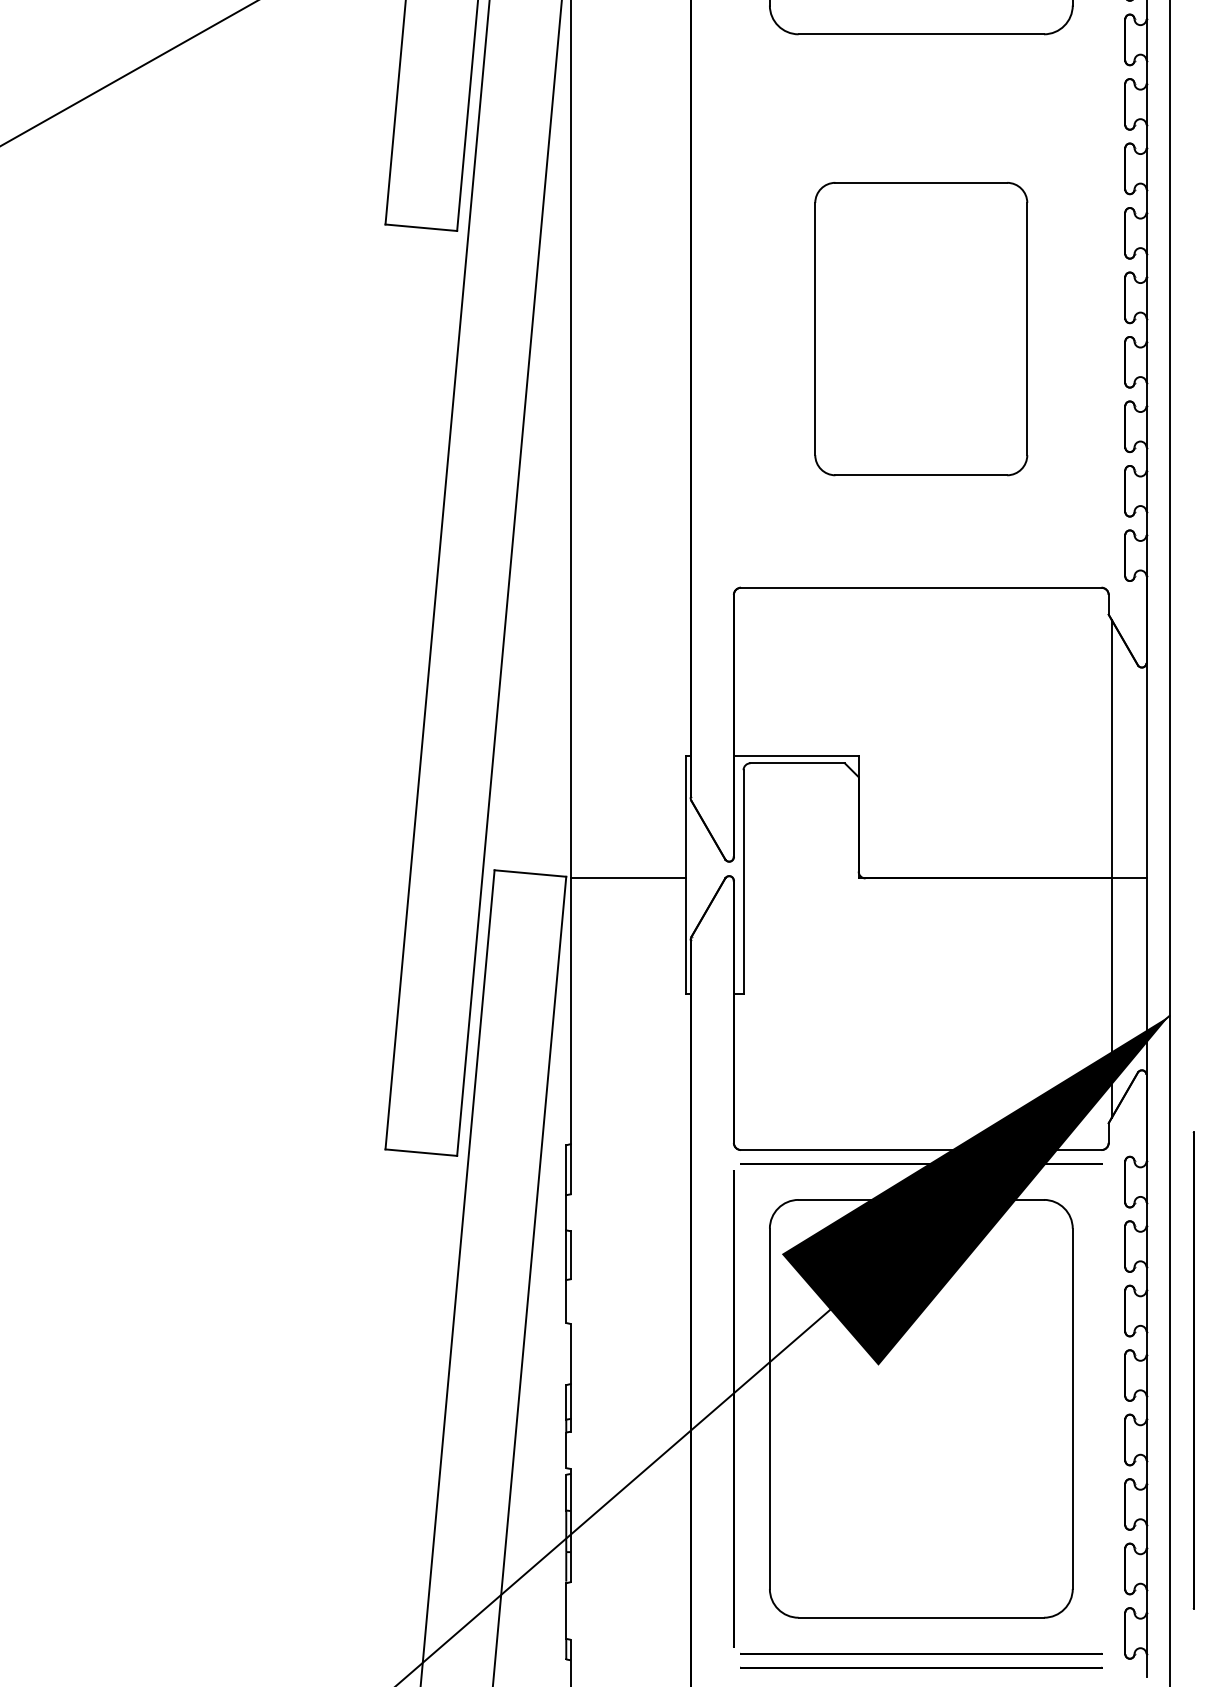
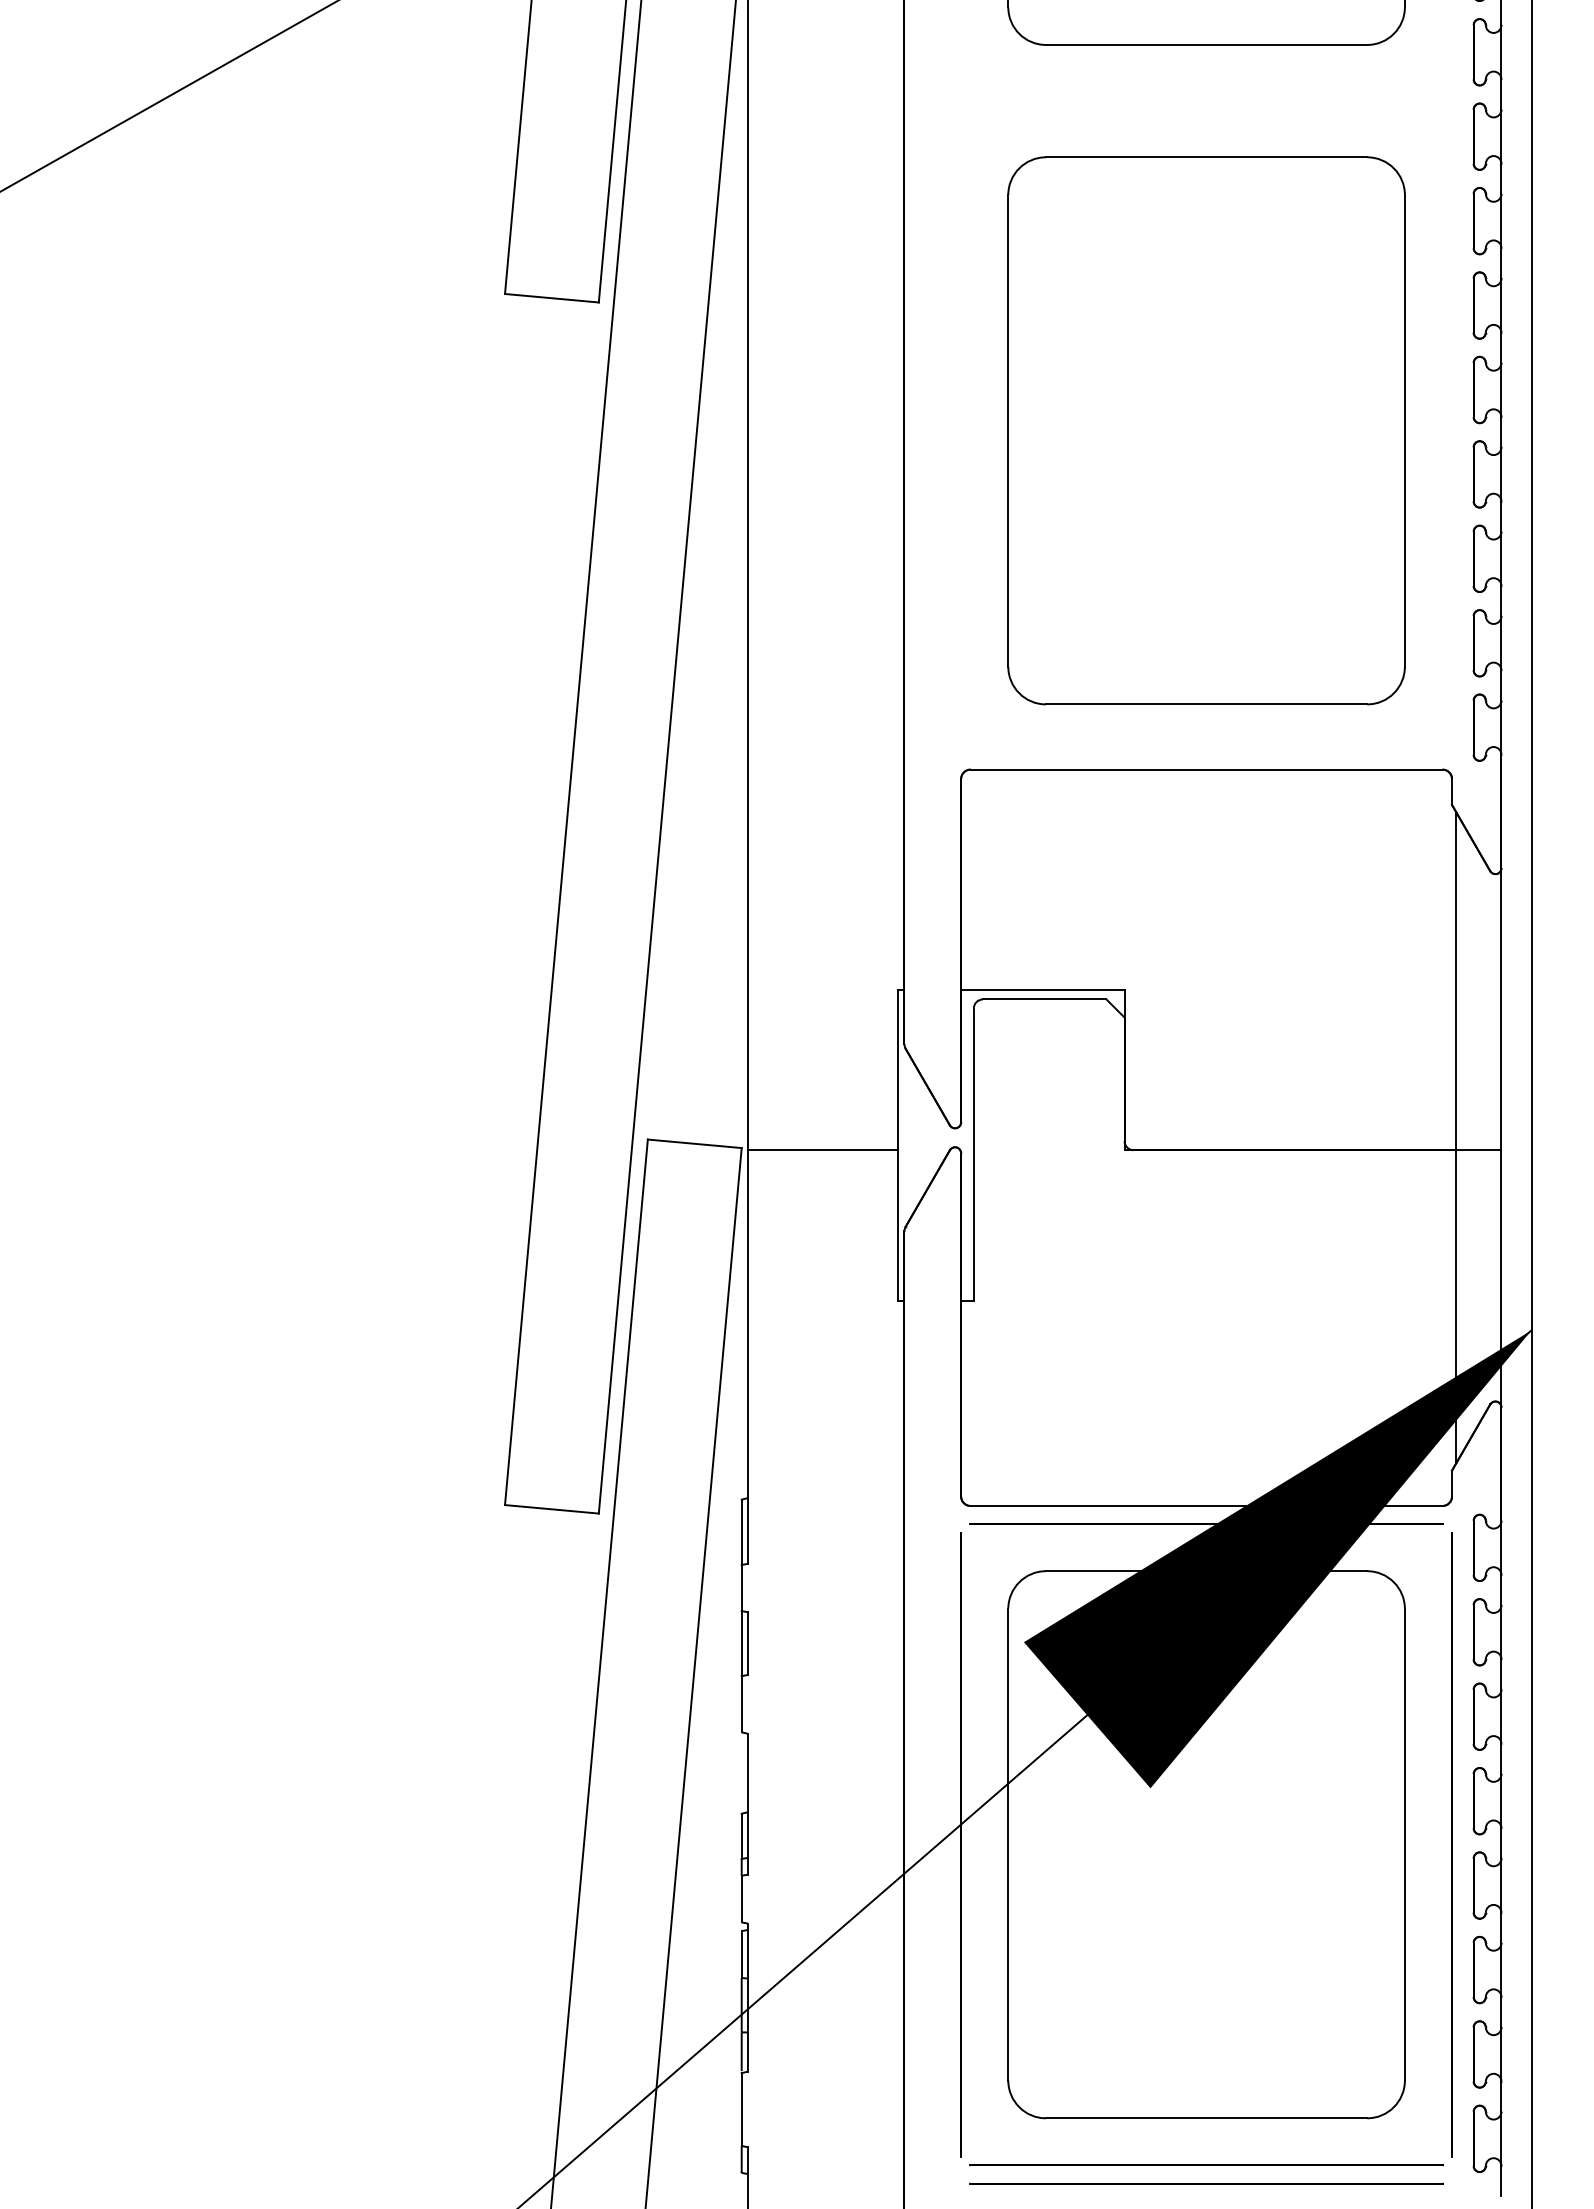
part: (921, 328) -> (1206, 430), size x1.43
line: (1193, 1370) -> (1451, 1844), moved

